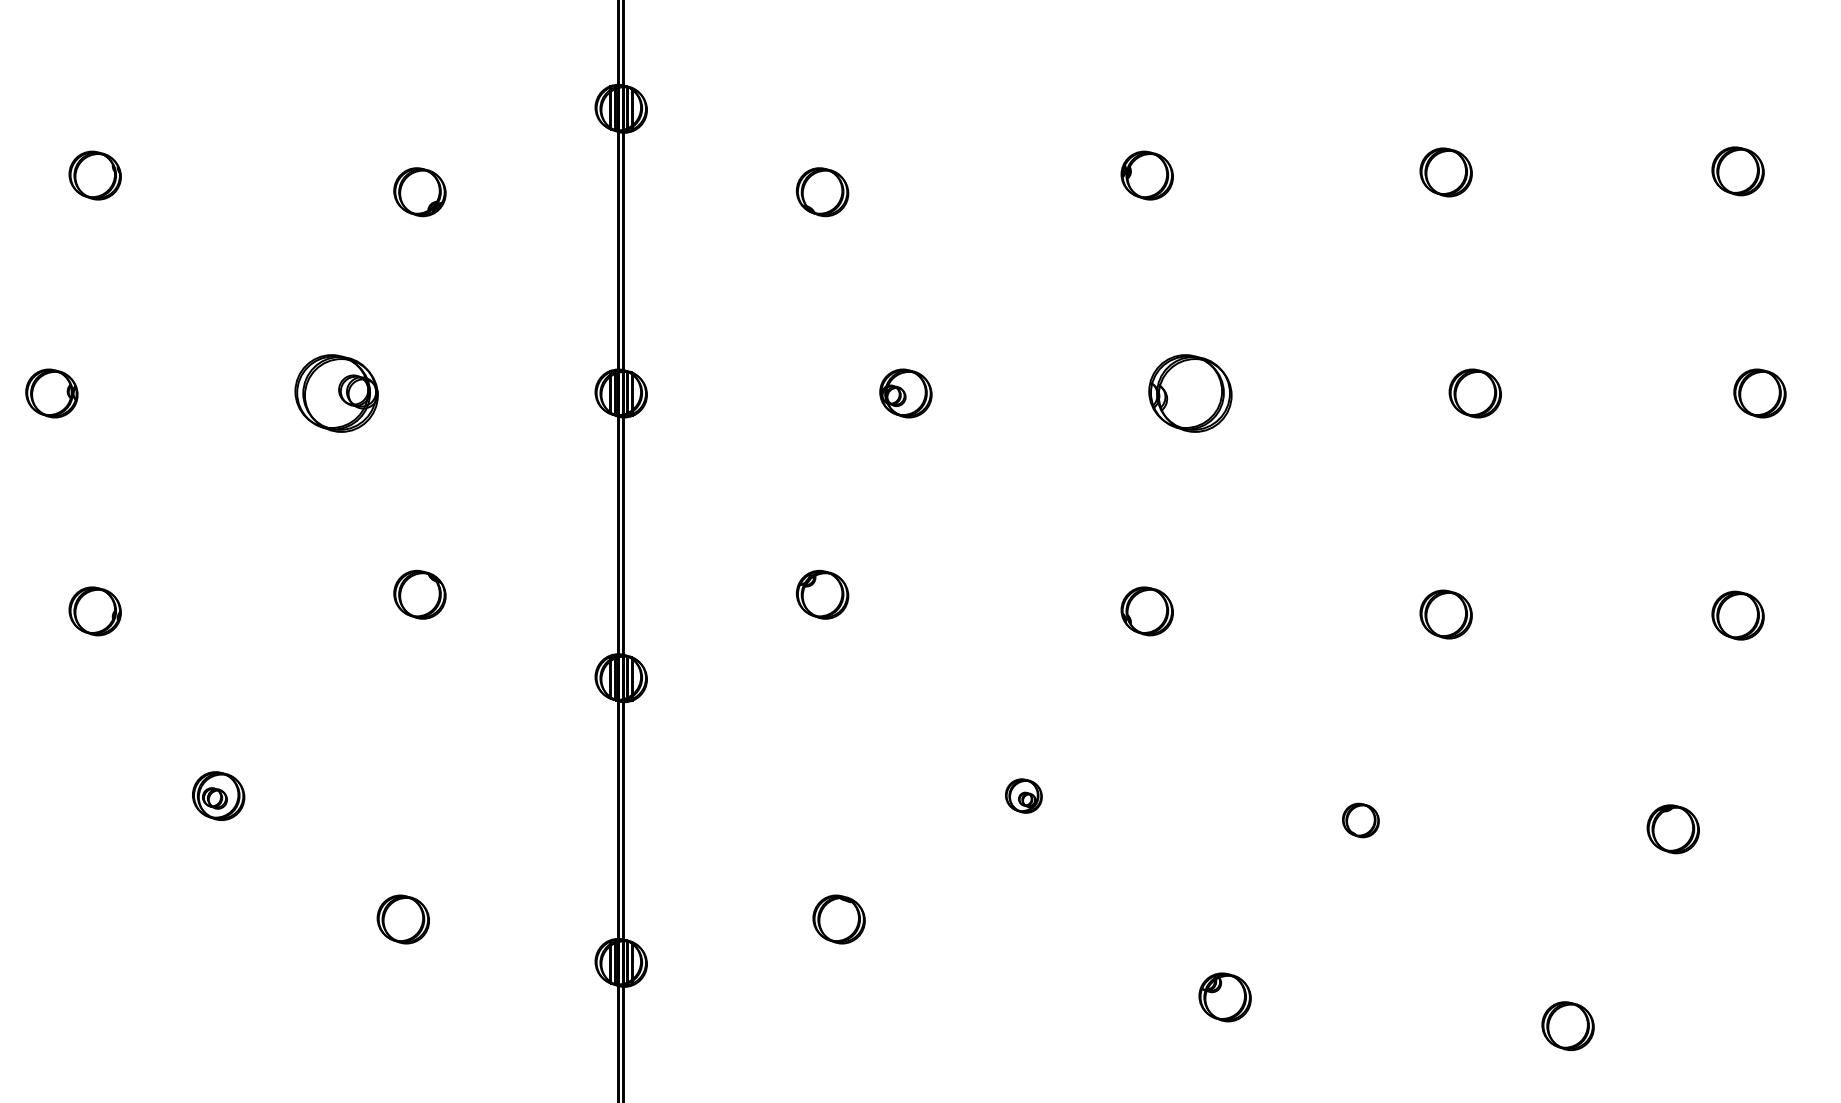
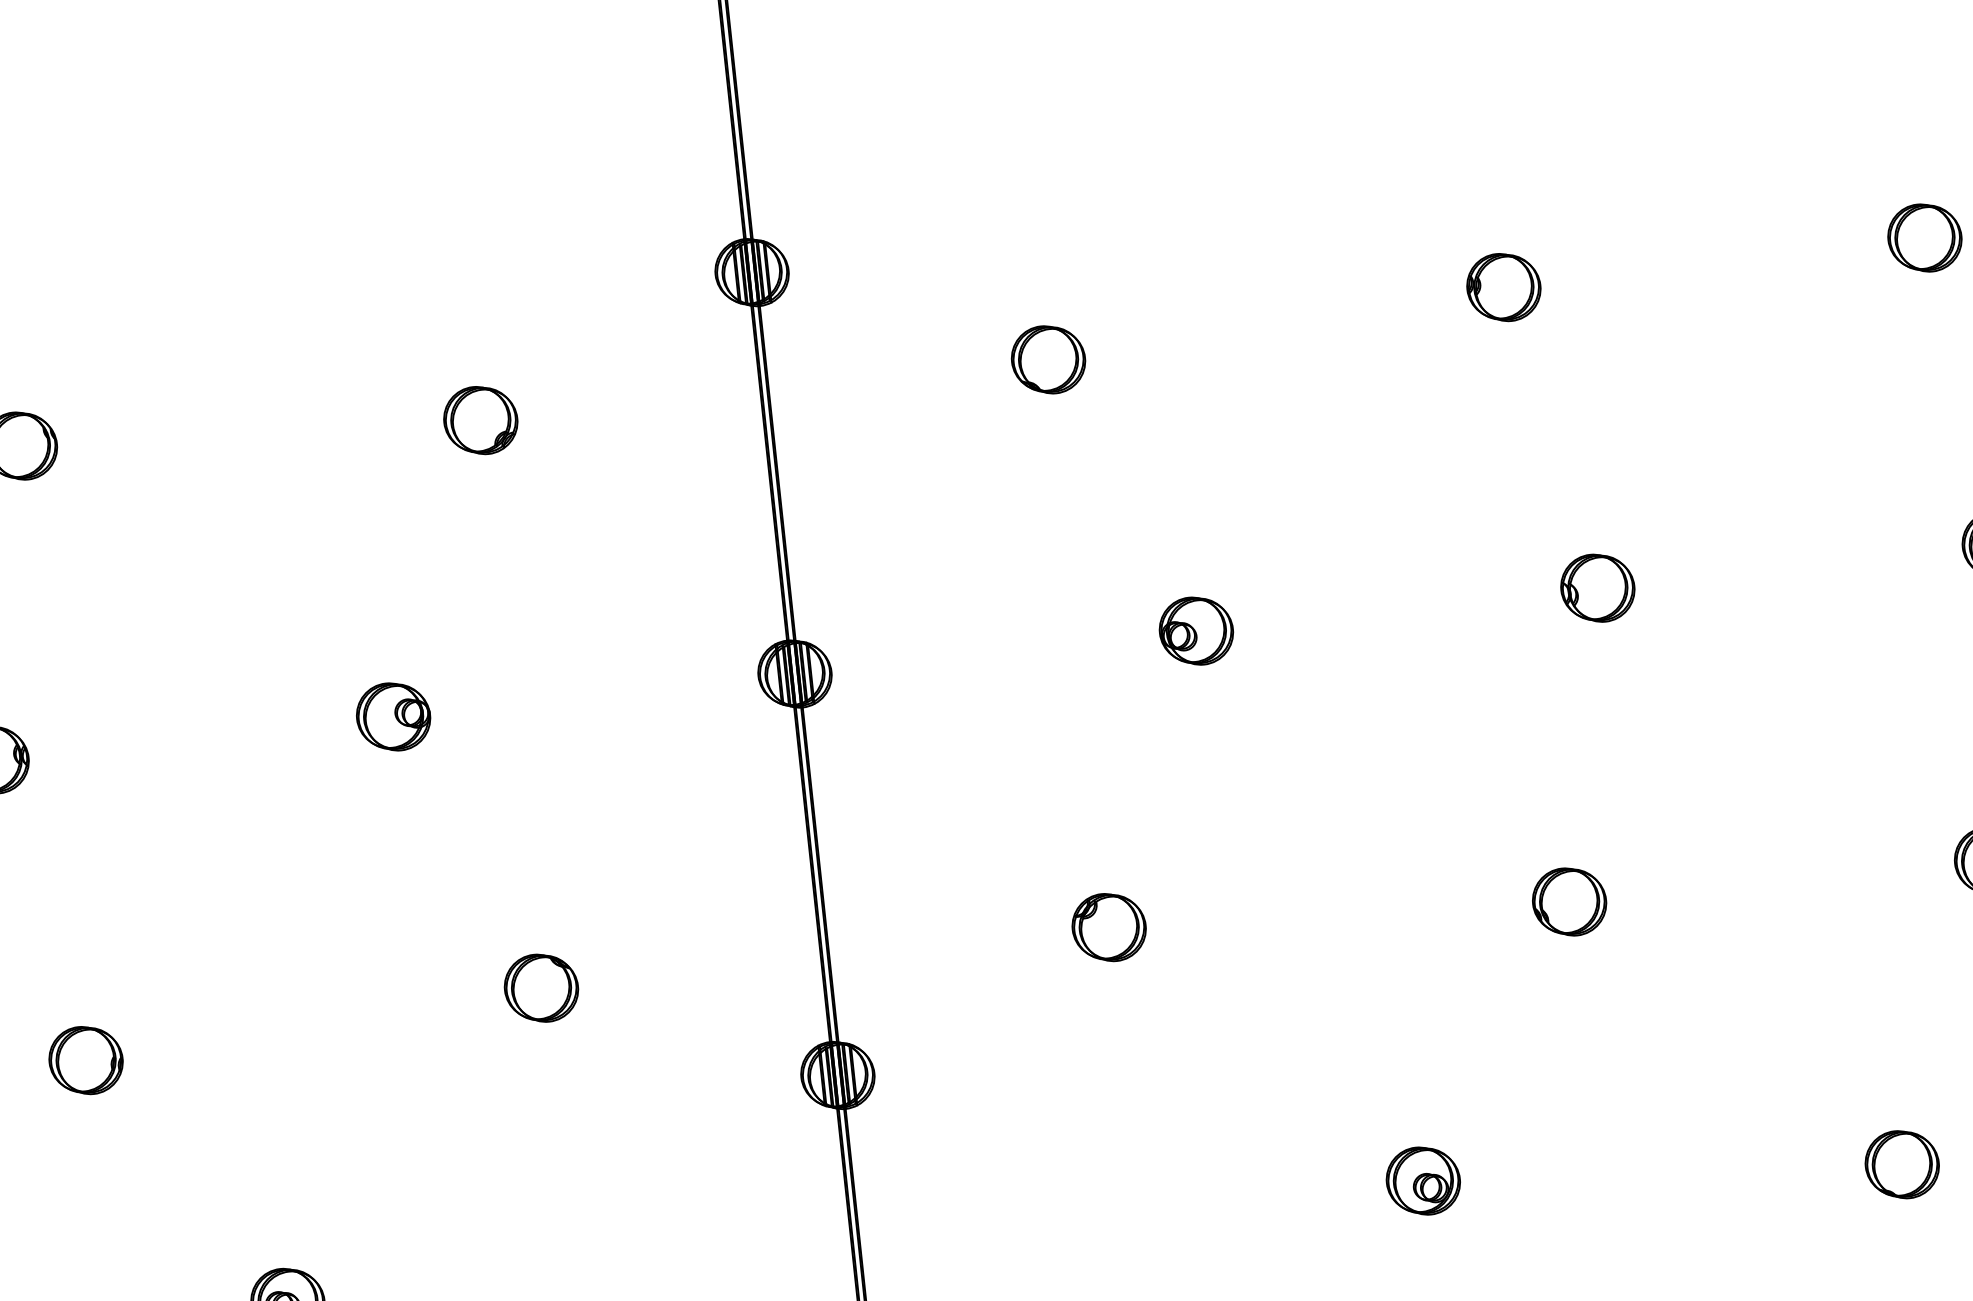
part: (336, 393) -> (393, 716), size x0.62
part: (1190, 393) -> (1597, 588), size x0.62
part: (1023, 795) -> (1422, 1180), size x1.43
part: (1360, 820) -> (1901, 1164), size x1.43

